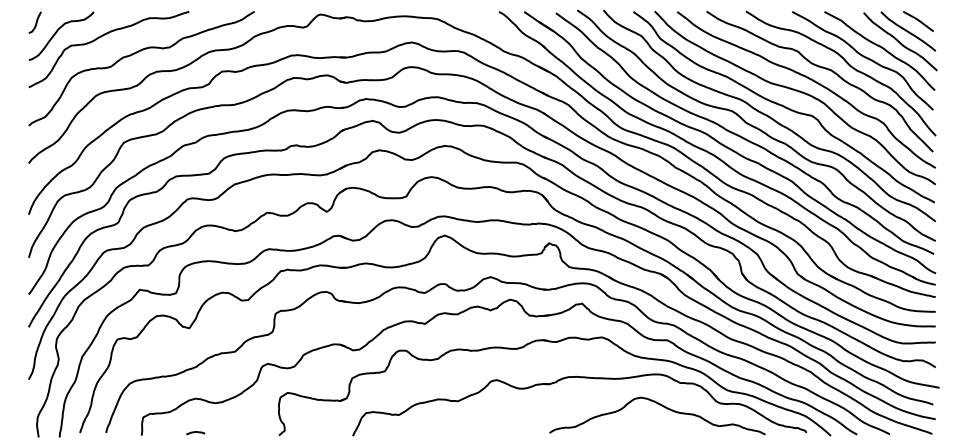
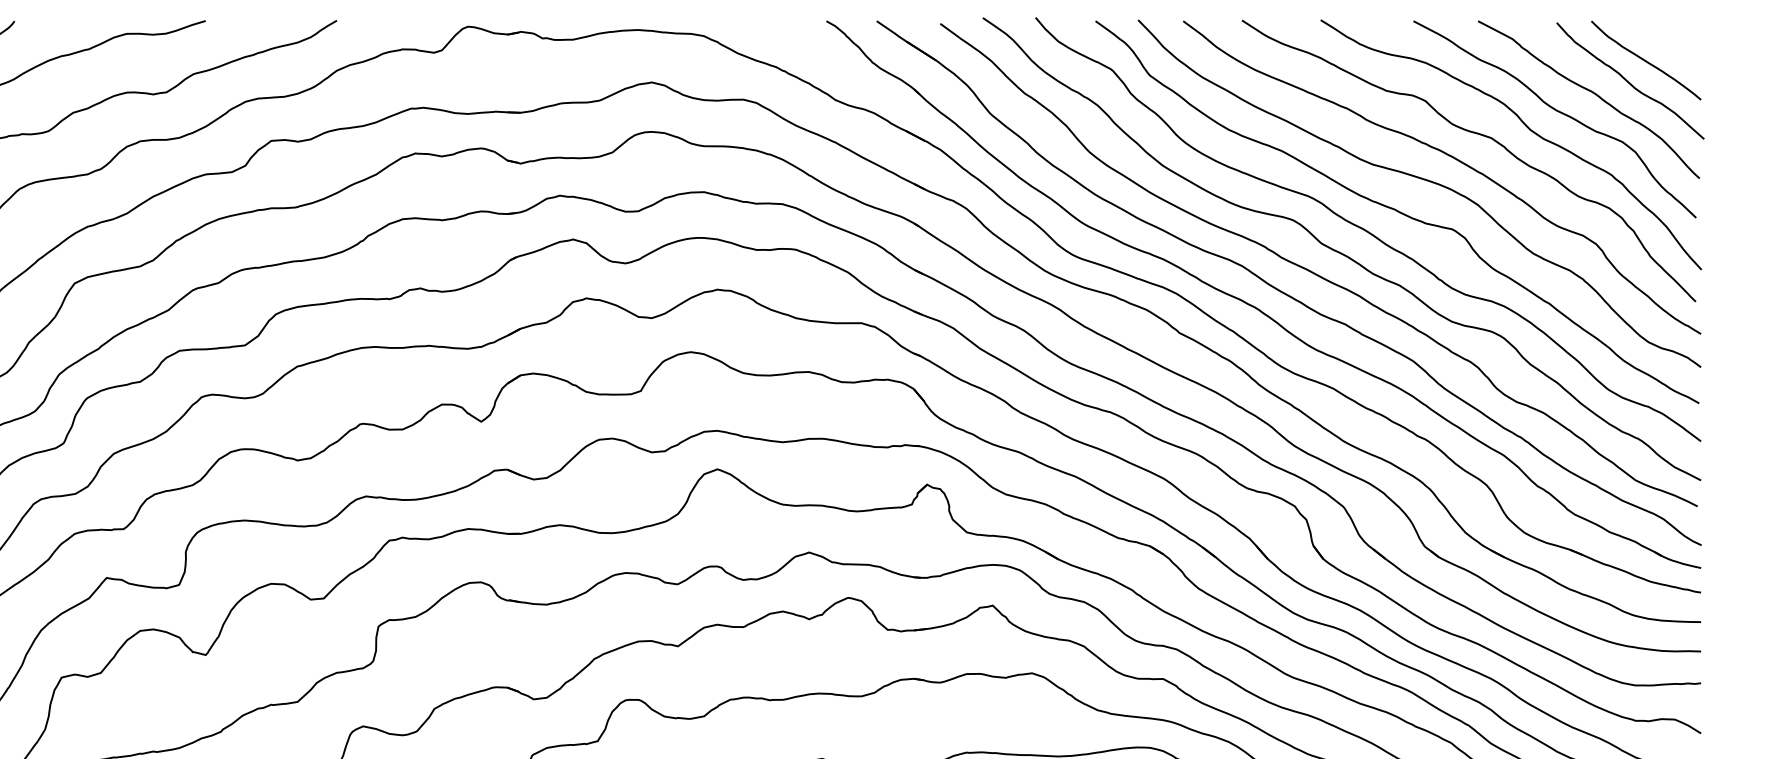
line: (918, 21) -> (1666, 40), removed

